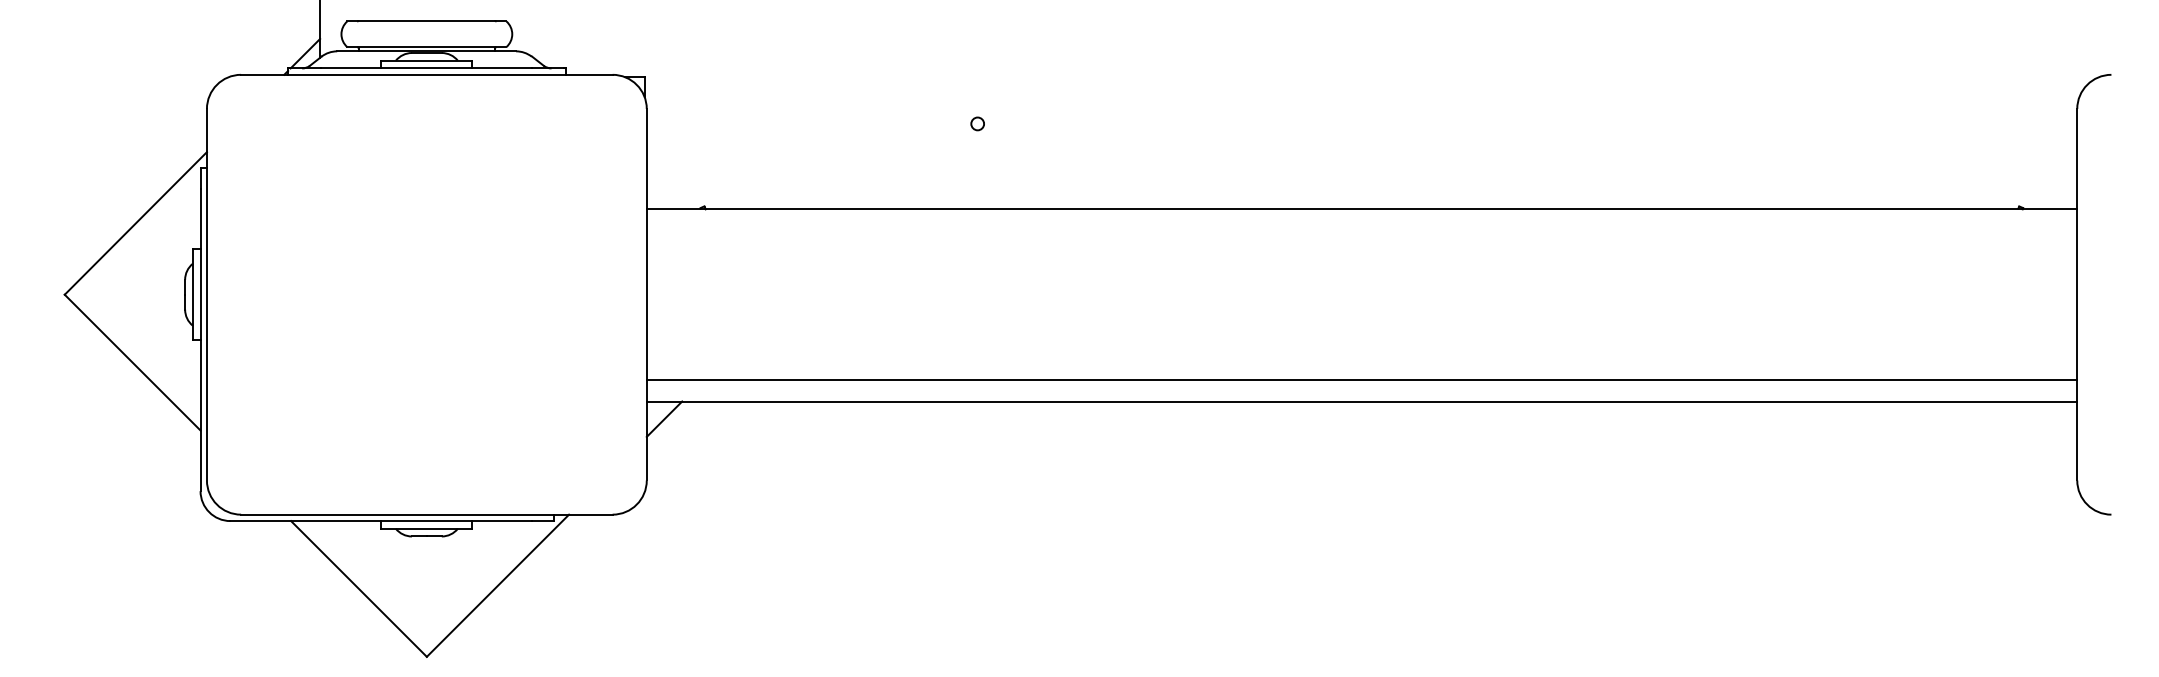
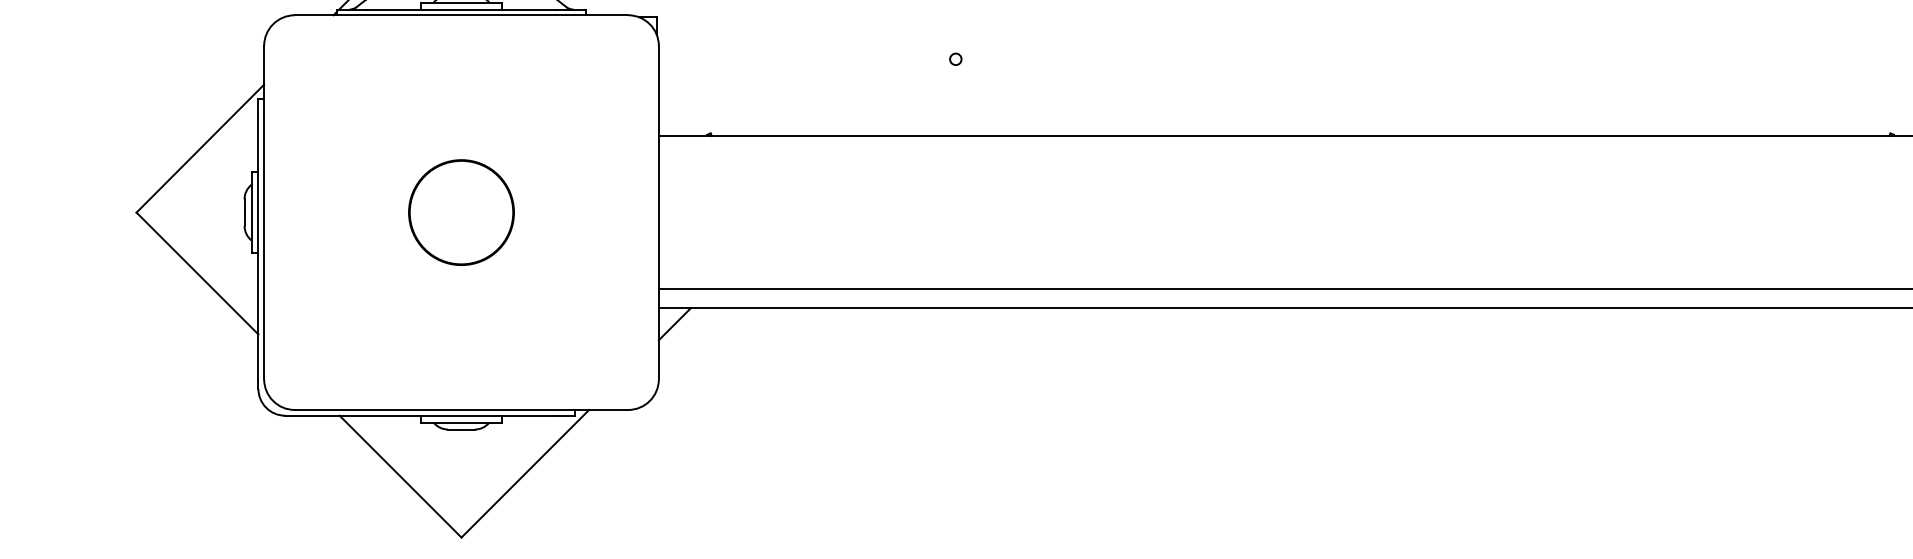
circle: (426, 294) -> (461, 212), added

